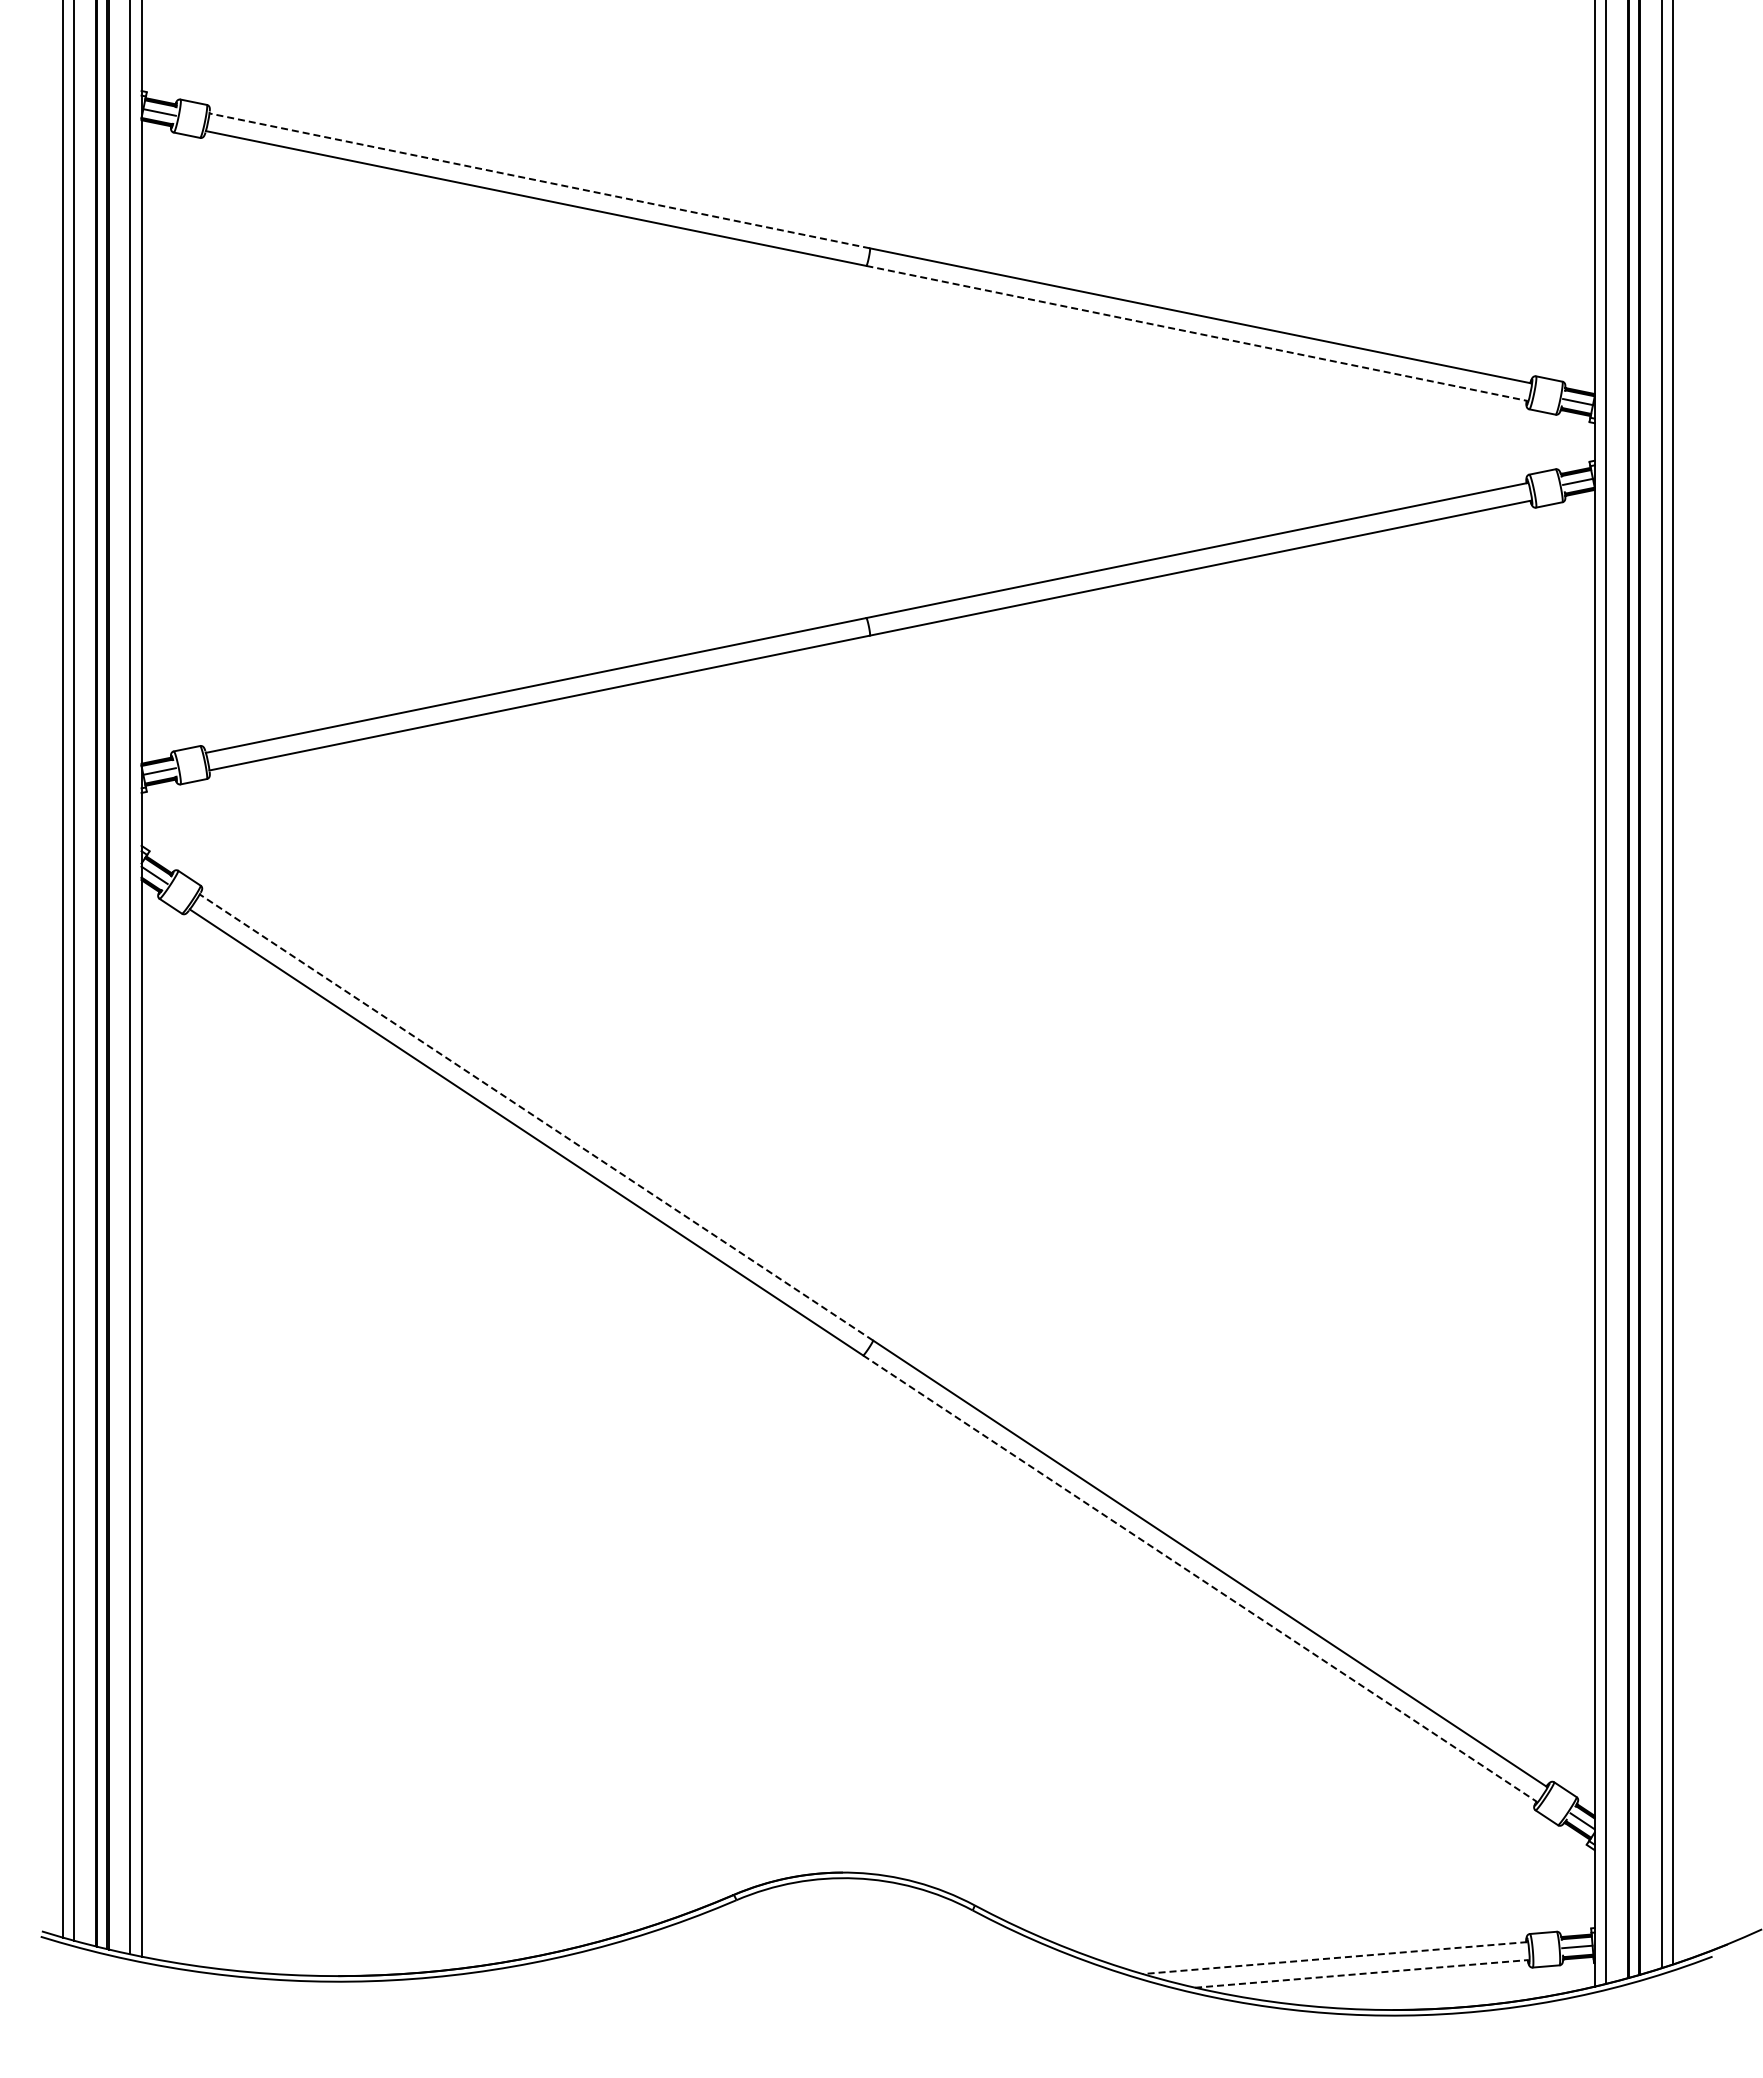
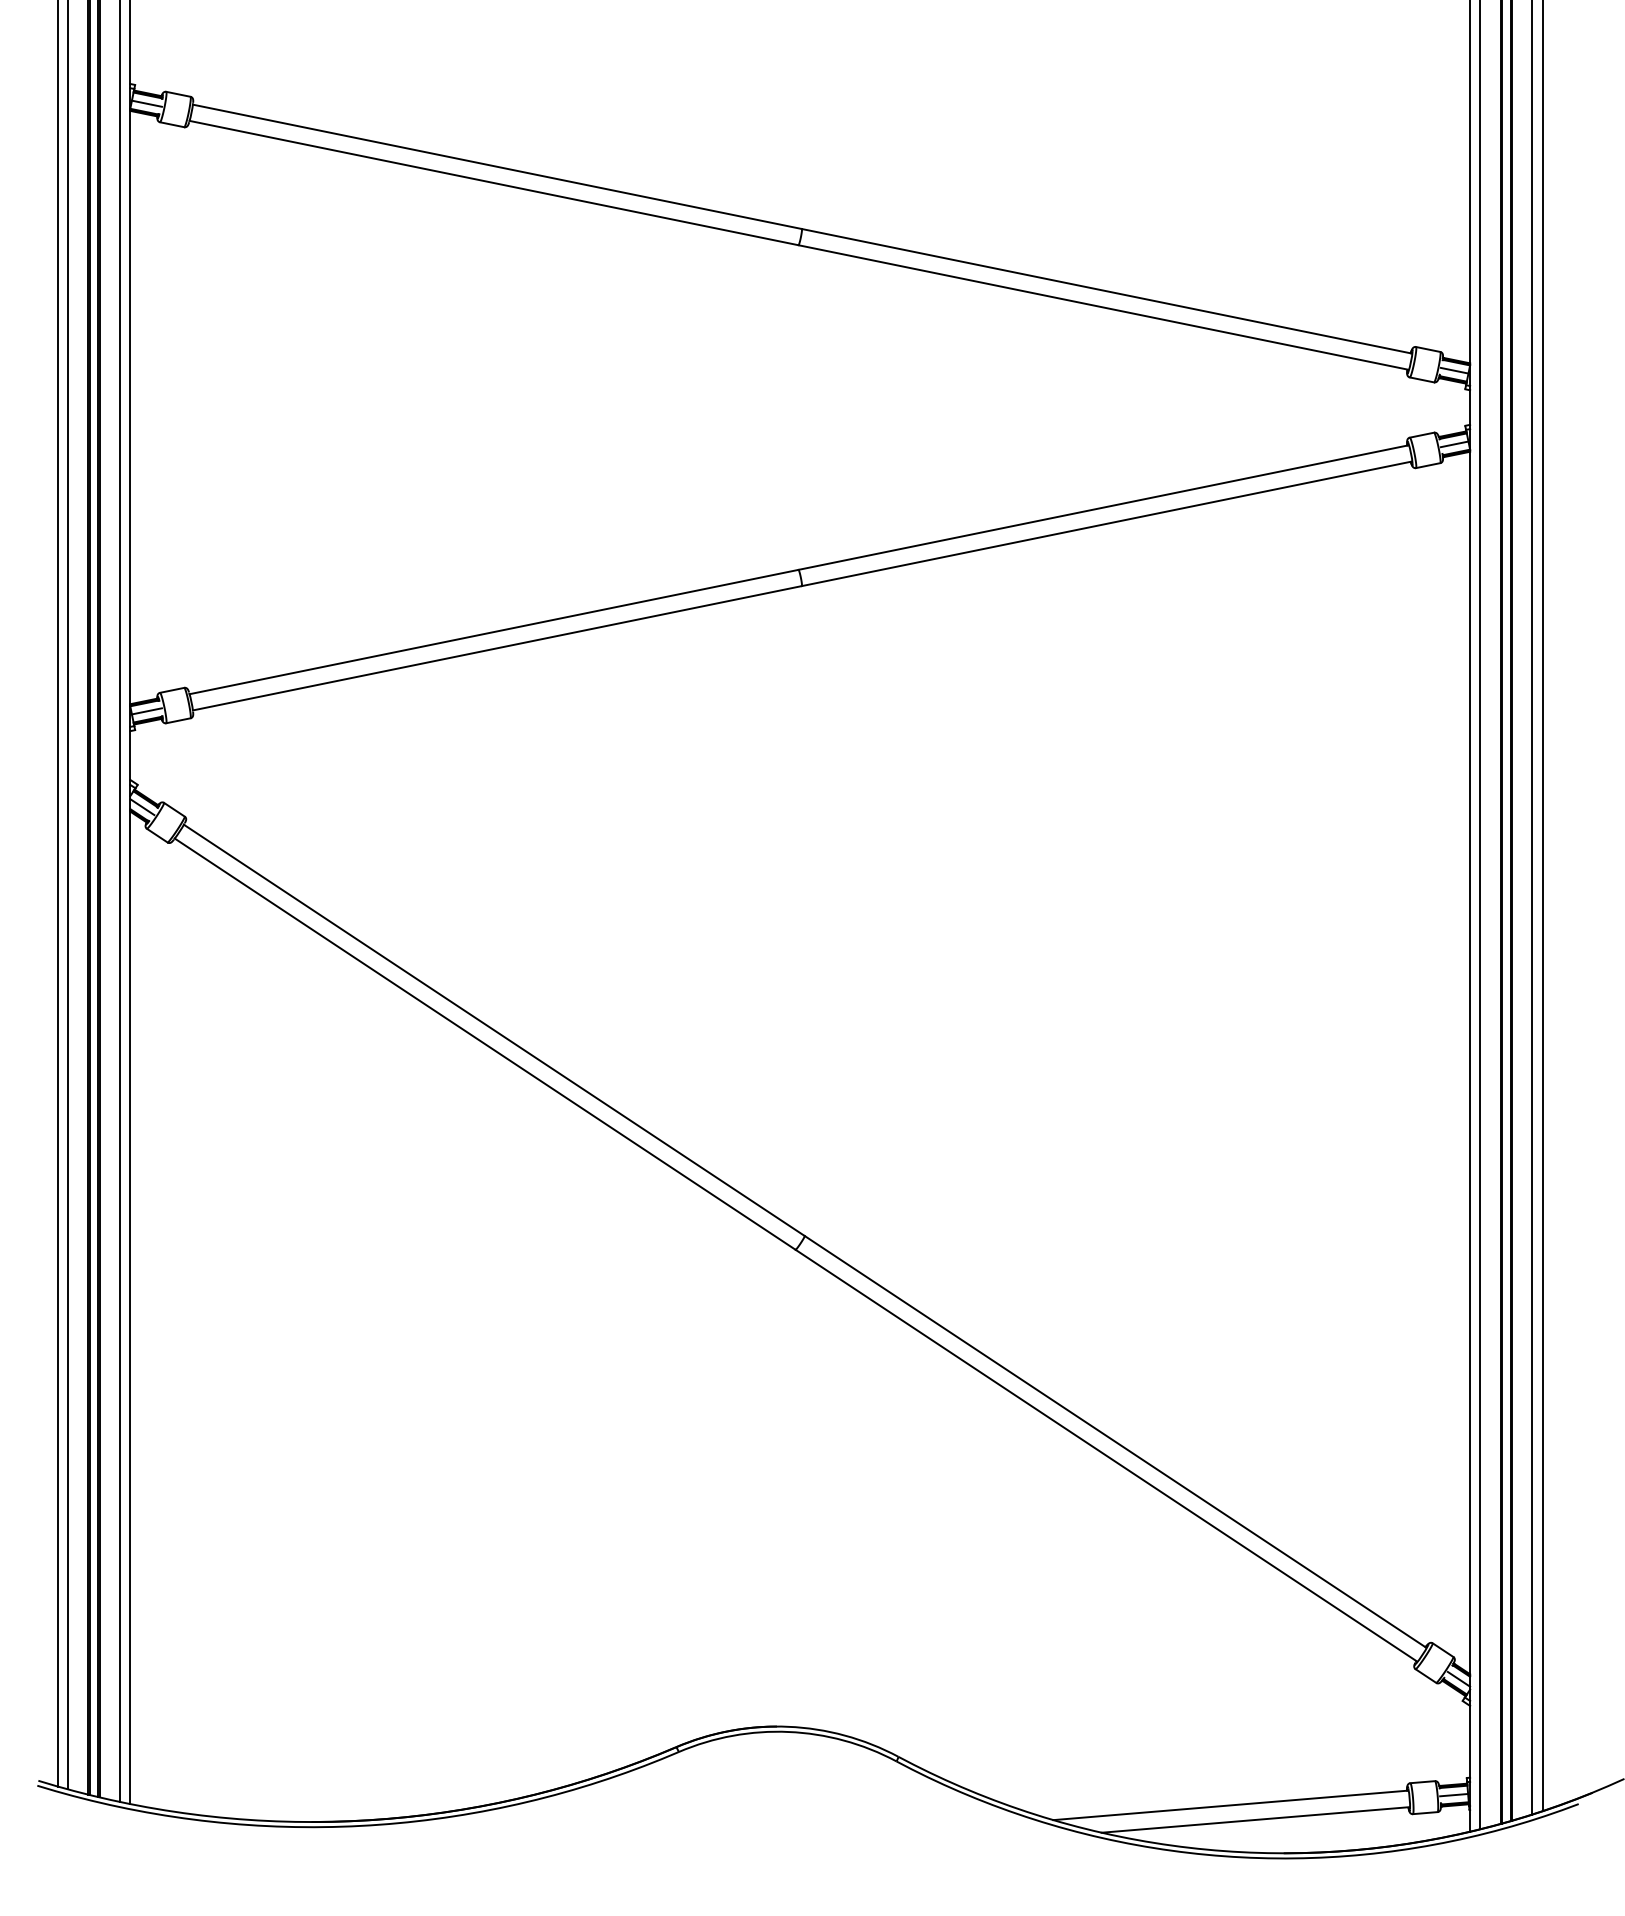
line: (539, 180) -> (497, 166), dashed -> solid
line: (1197, 333) -> (1103, 307), dashed -> solid
line: (536, 1117) -> (494, 1030), dashed -> solid
line: (1200, 1579) -> (1106, 1456), dashed -> solid
line: (1334, 1958) -> (1230, 1805), dashed -> solid
line: (1362, 1973) -> (1255, 1819), dashed -> solid

